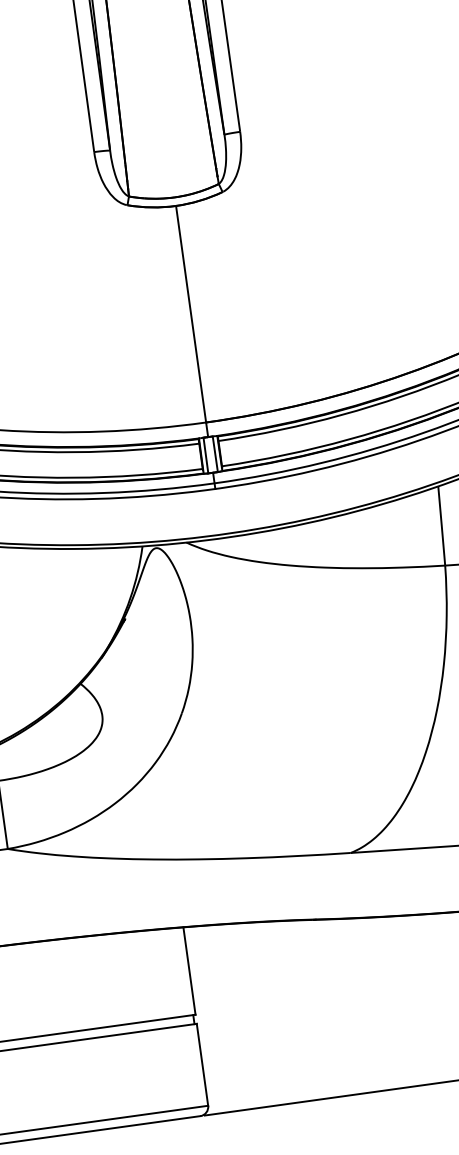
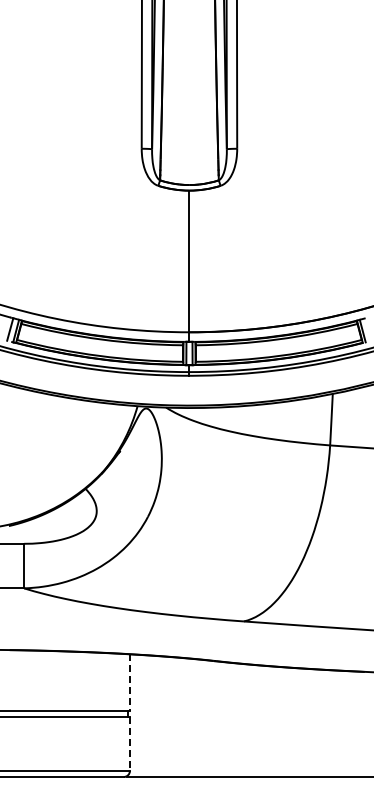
line: (188, 970) -> (129, 682), solid -> dashed
line: (201, 1065) -> (129, 744), solid -> dashed

